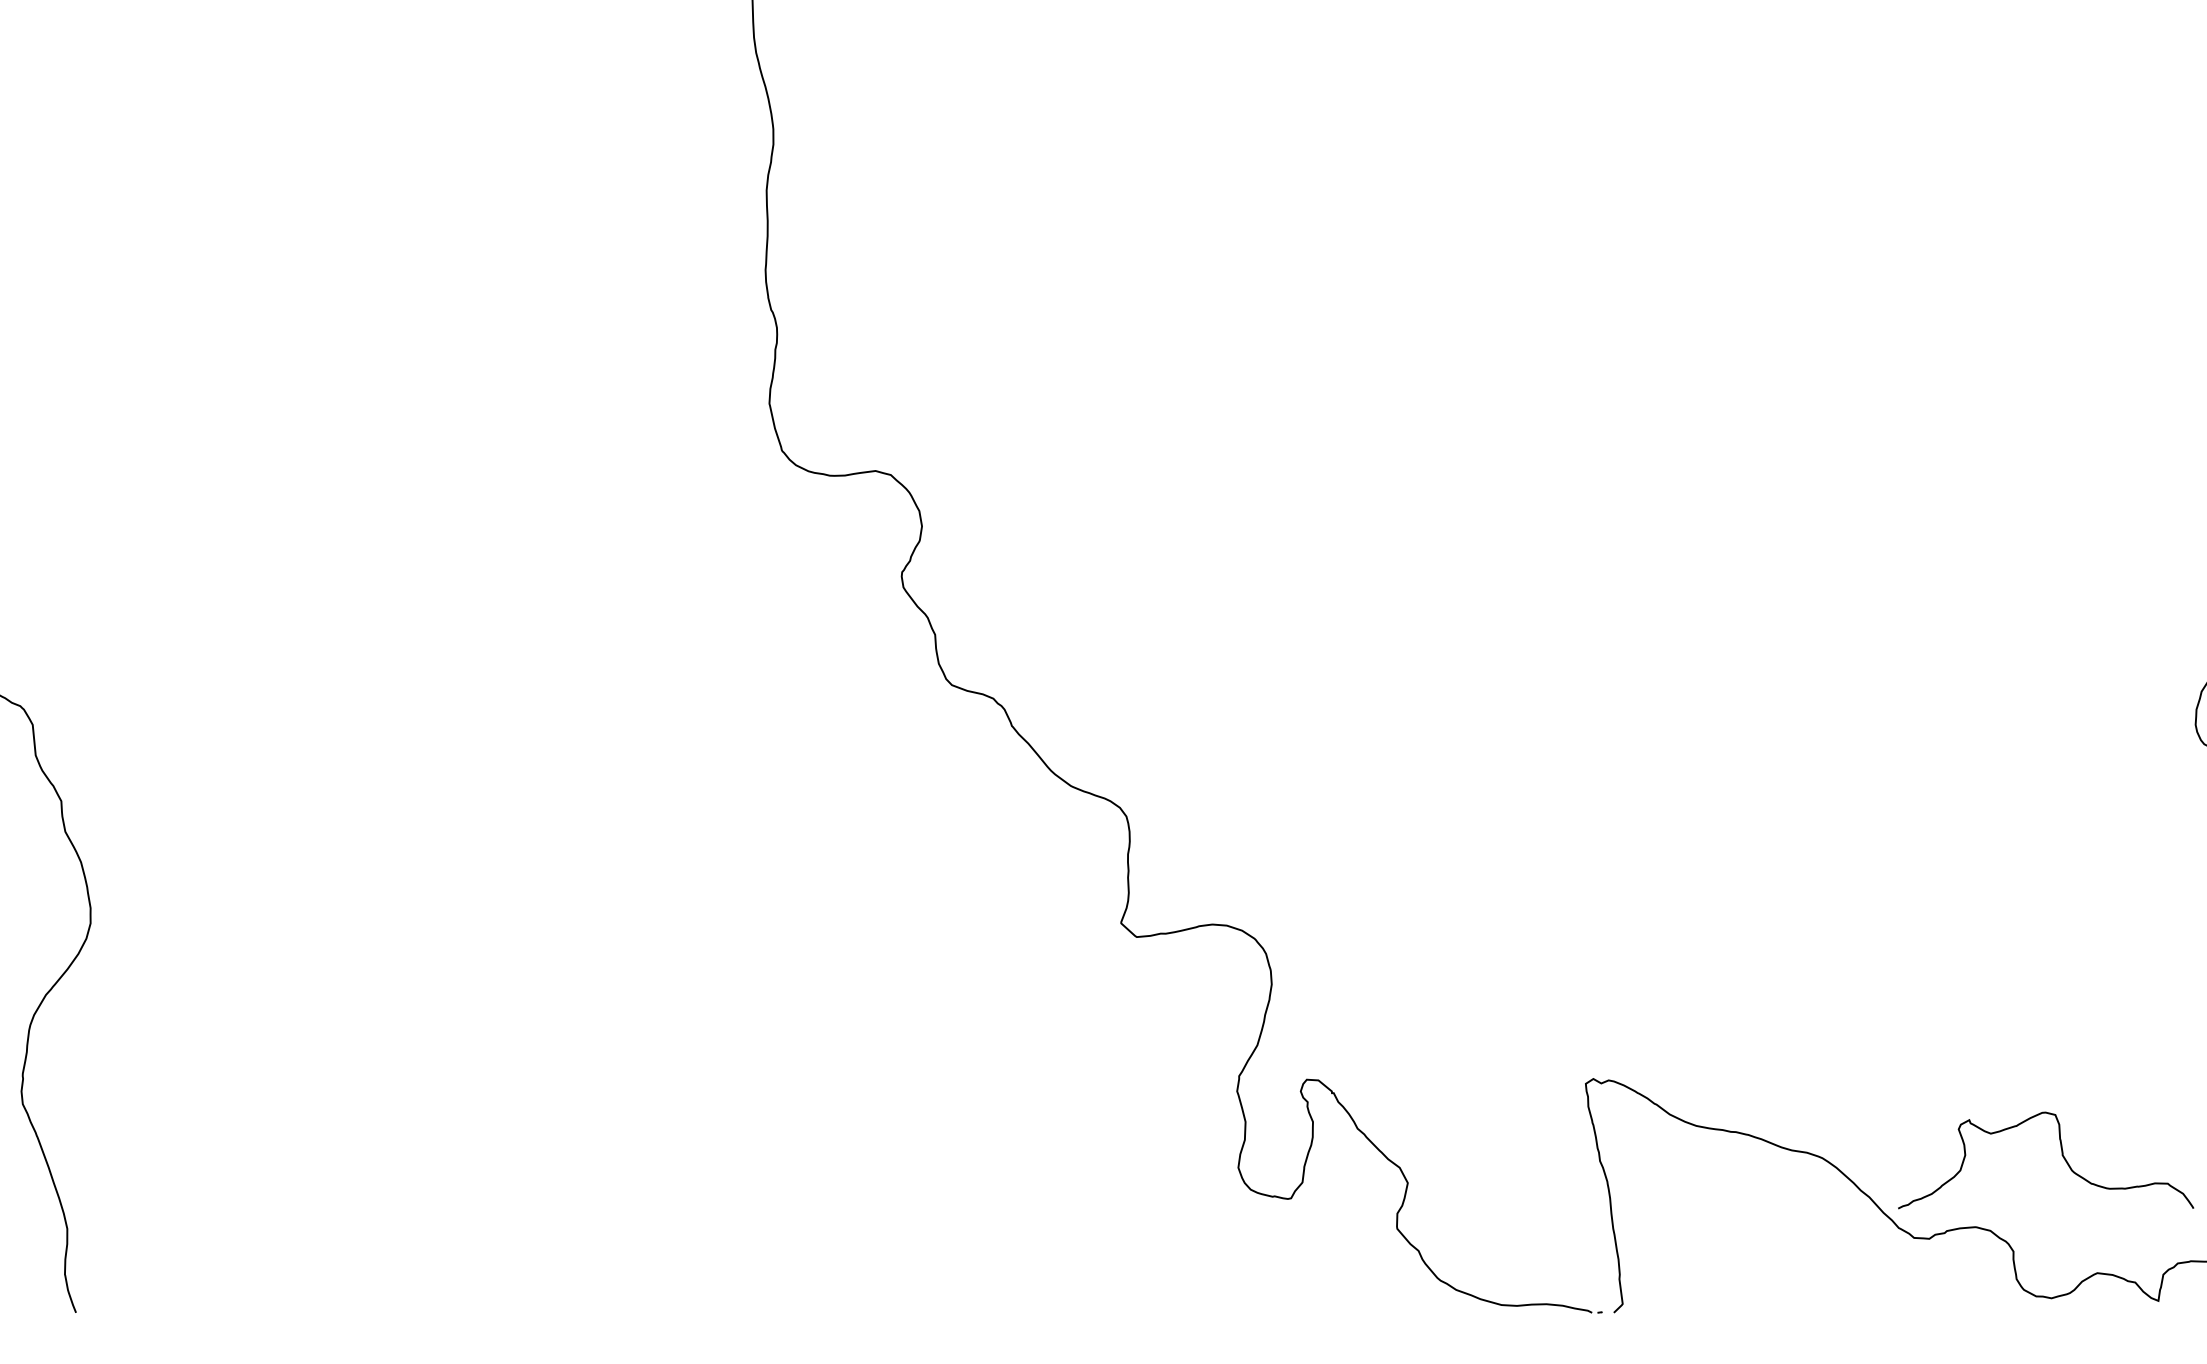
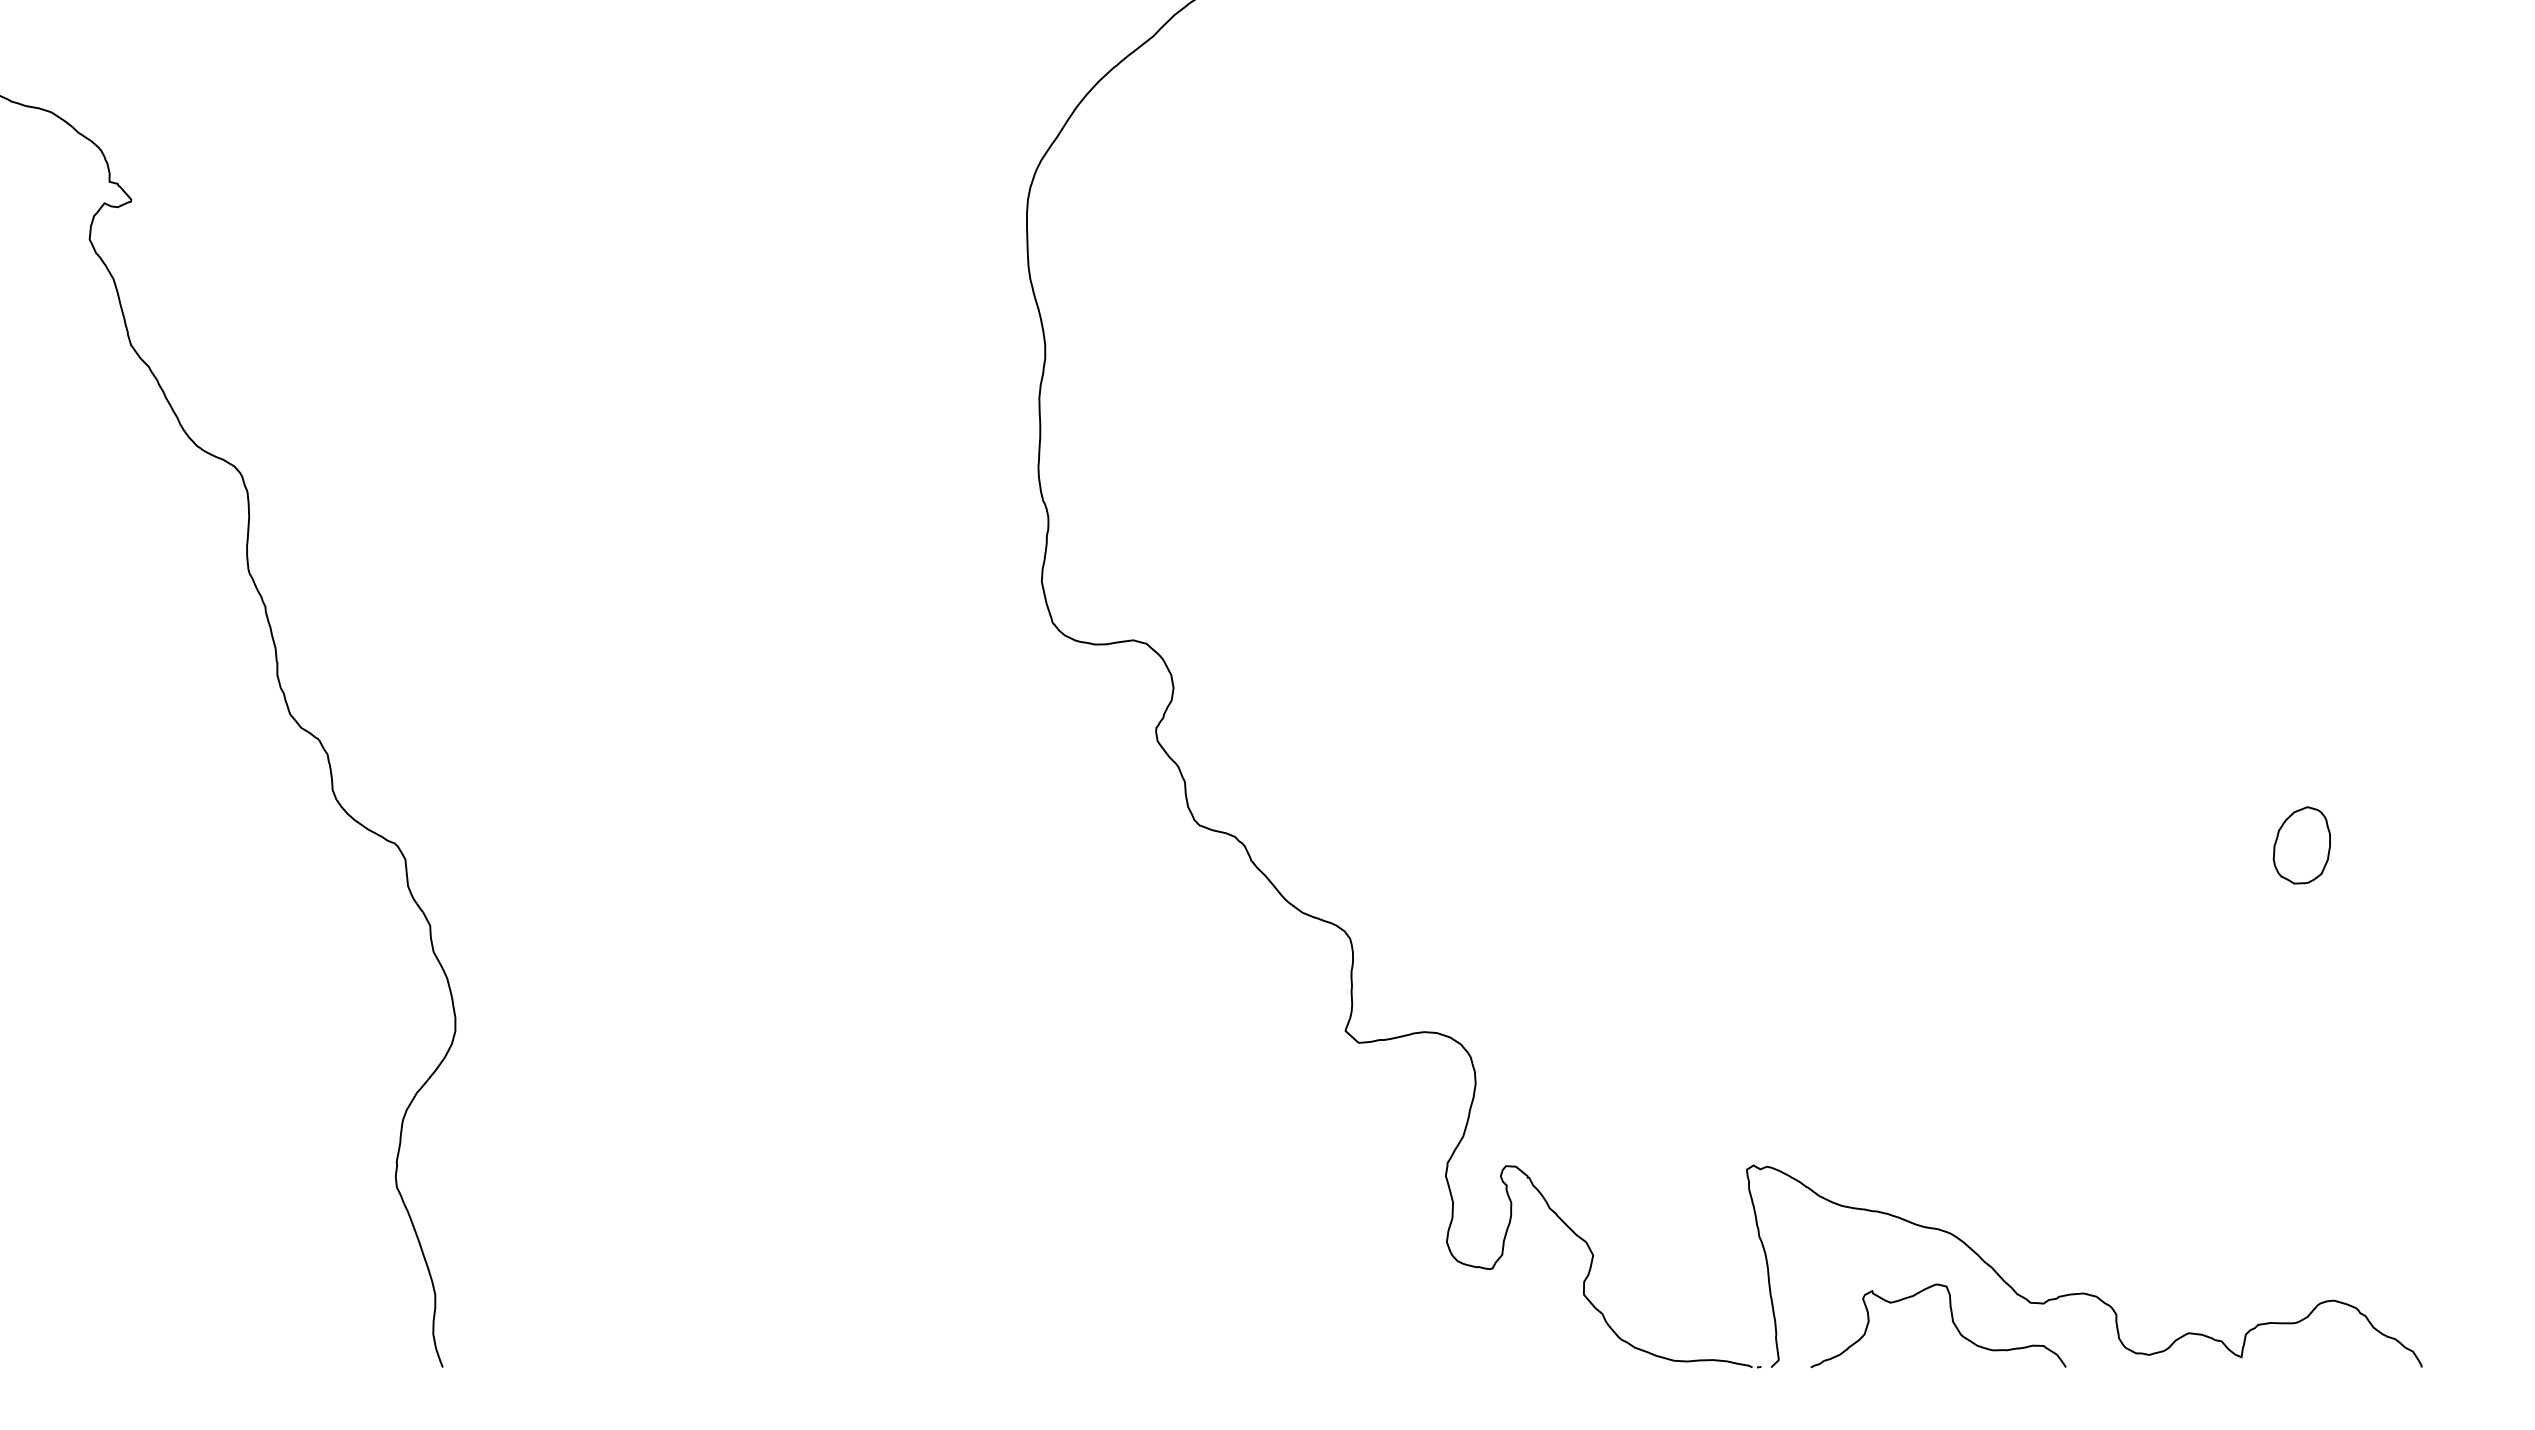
curve: (2061, 1153) -> (1951, 1319), moved

